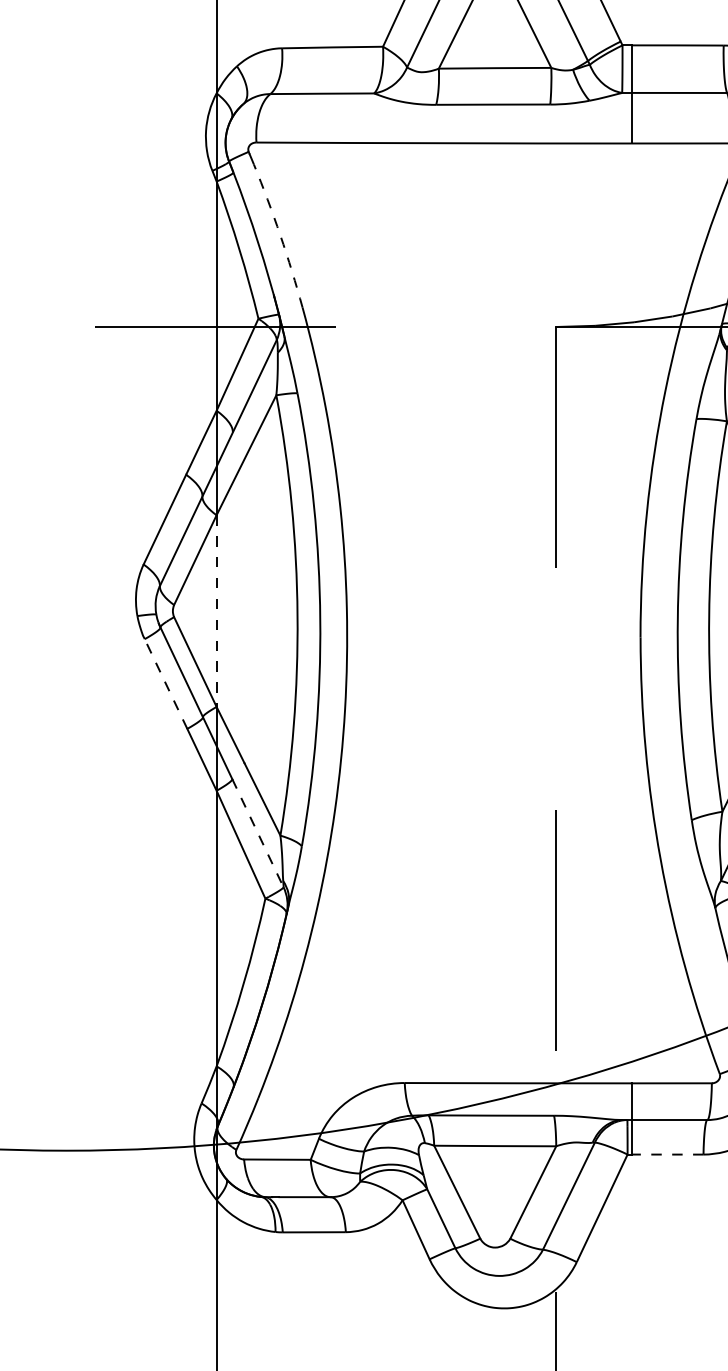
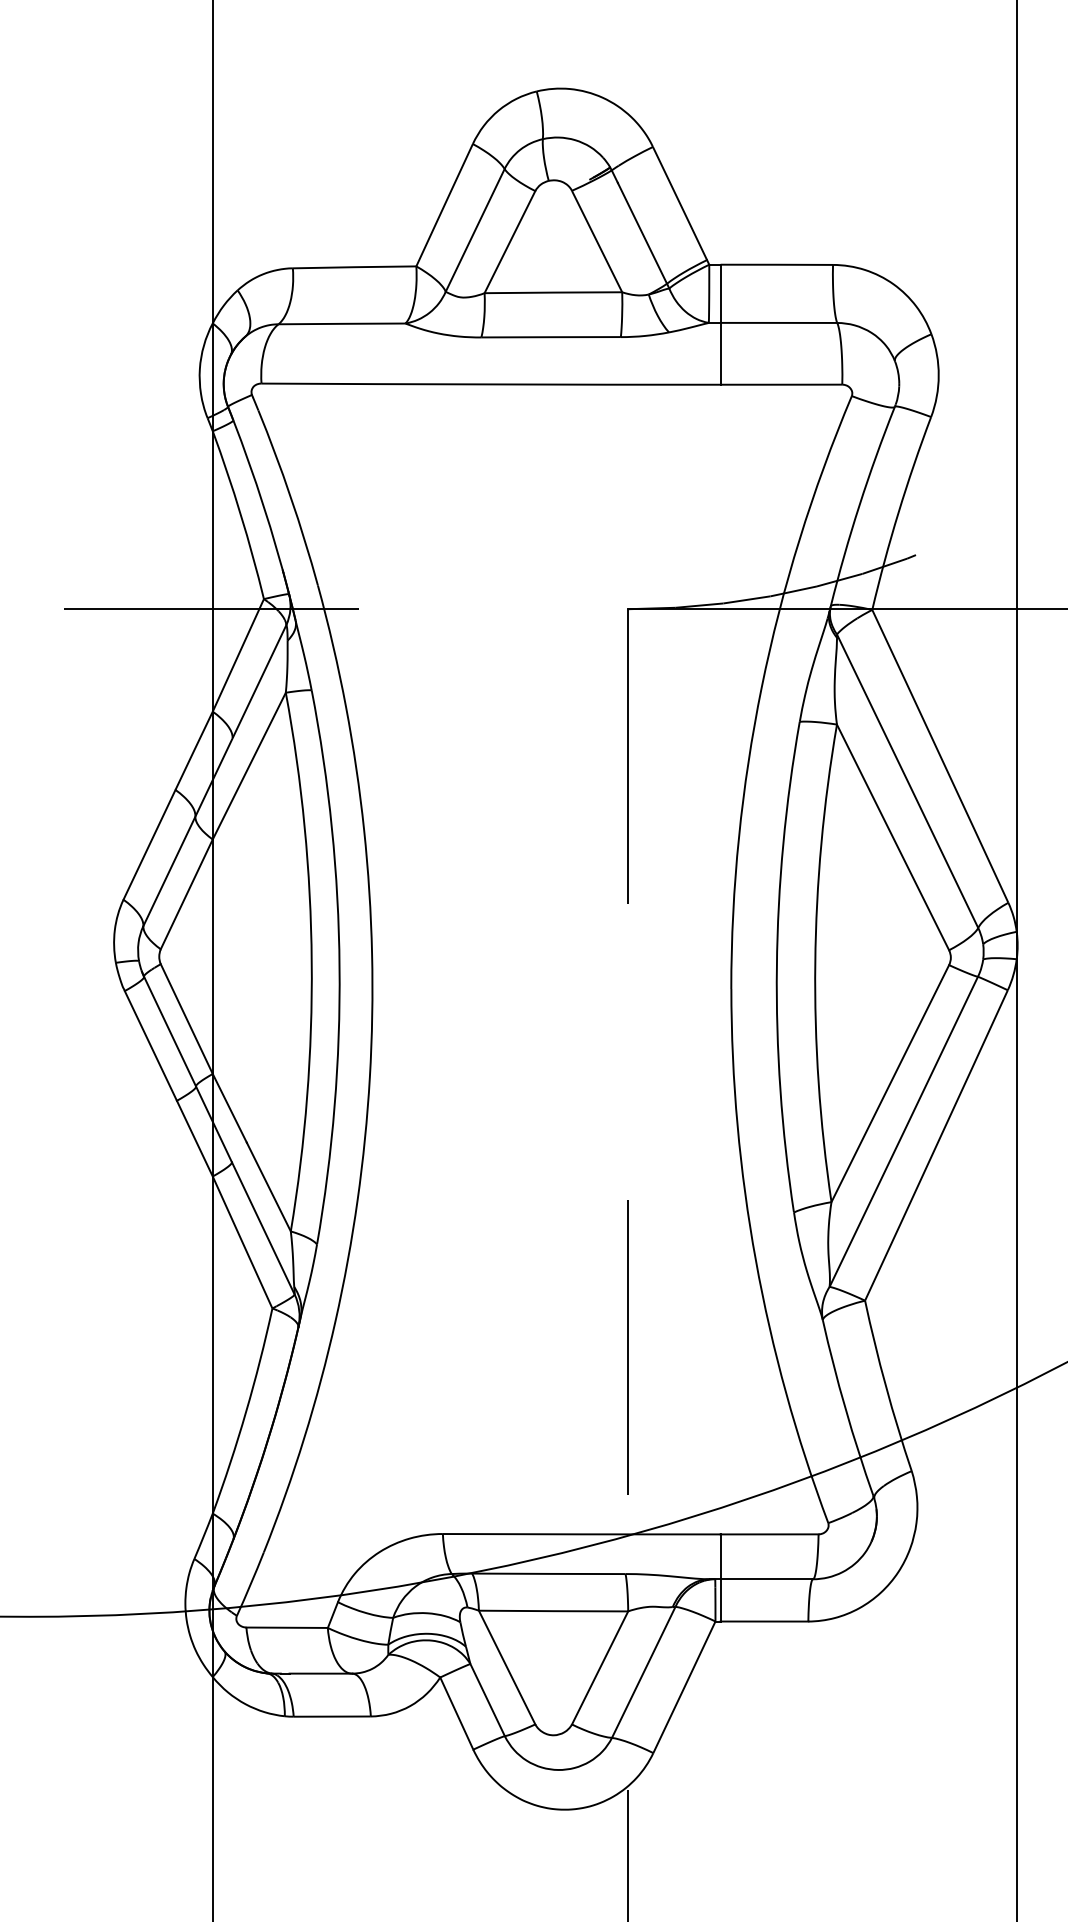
arc: (280, 235) -> (290, 497), dashed -> solid
line: (216, 611) -> (212, 957), dashed -> solid
line: (165, 683) -> (150, 1045), dashed -> solid
line: (258, 833) -> (263, 1228), dashed -> solid
line: (667, 1154) -> (764, 1621), dashed -> solid

